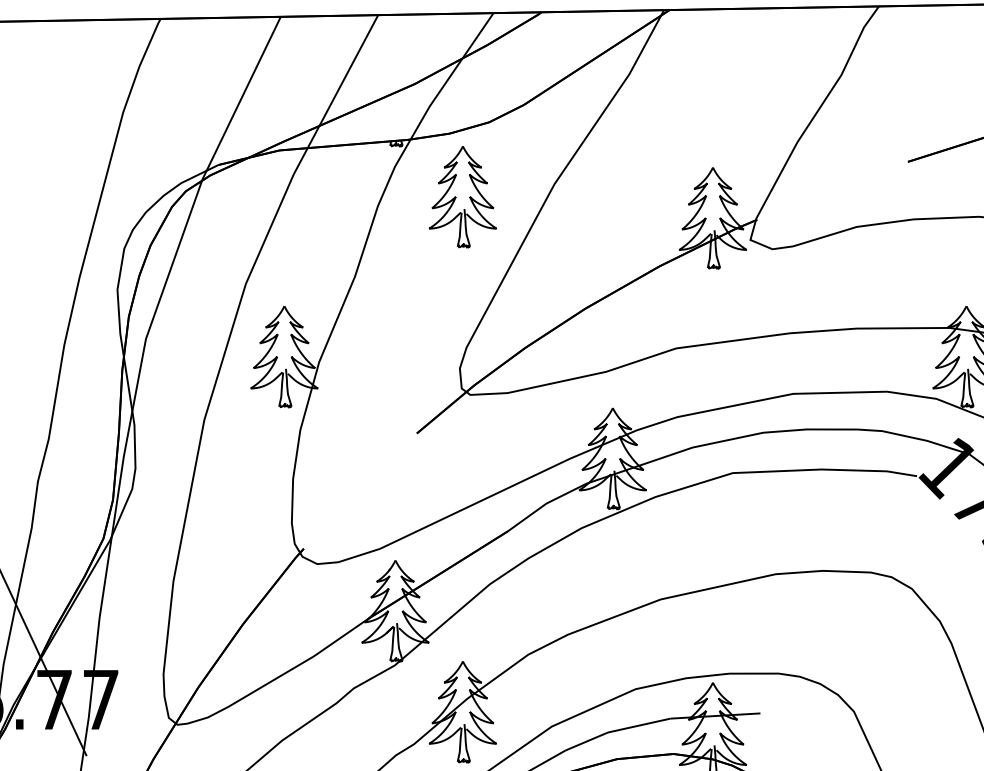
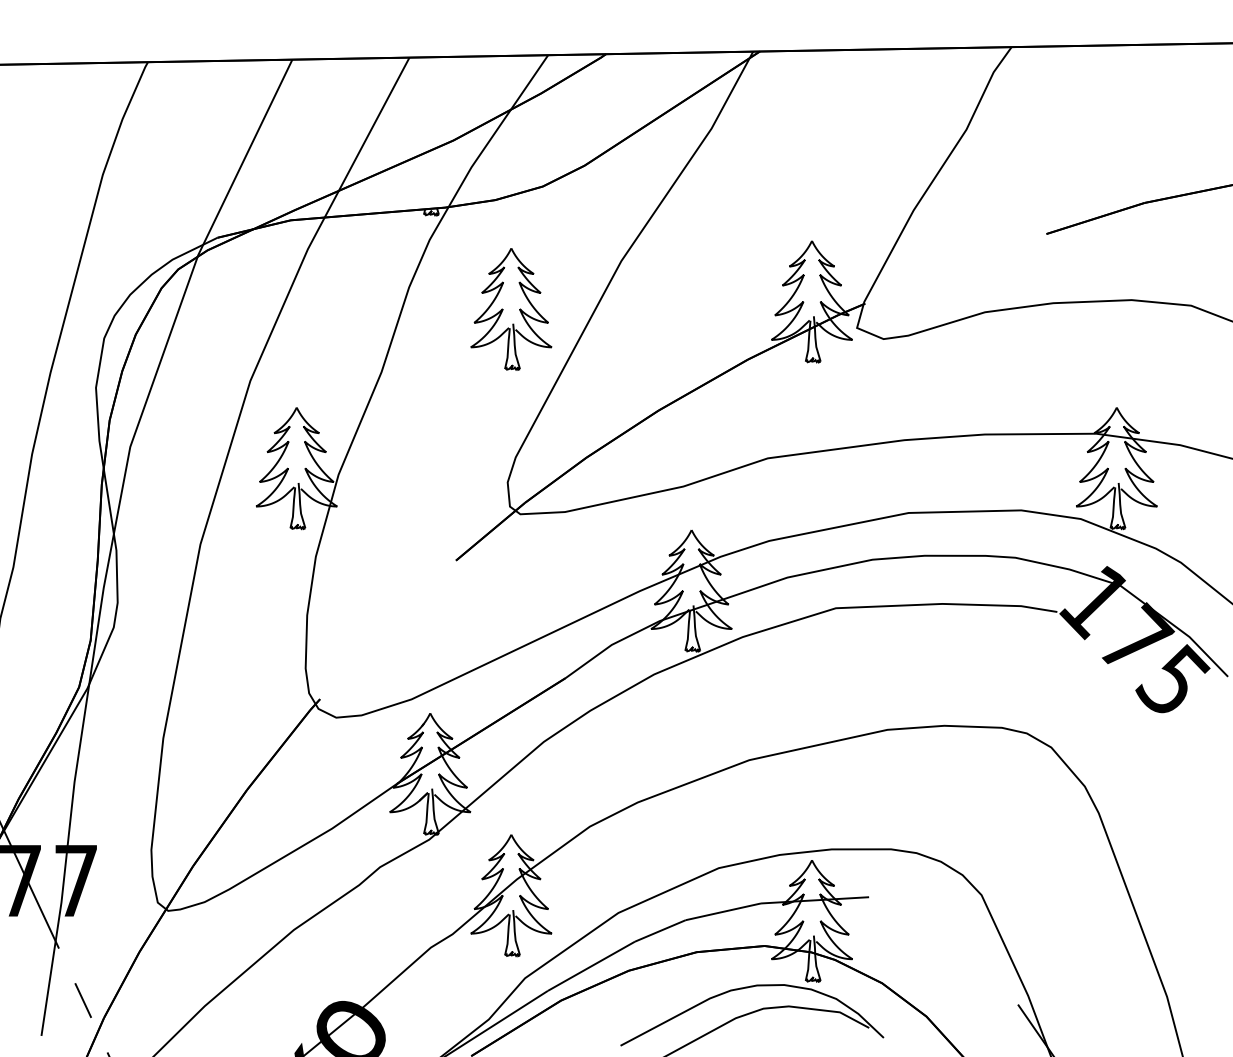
part: (463, 197) -> (511, 309), moved

